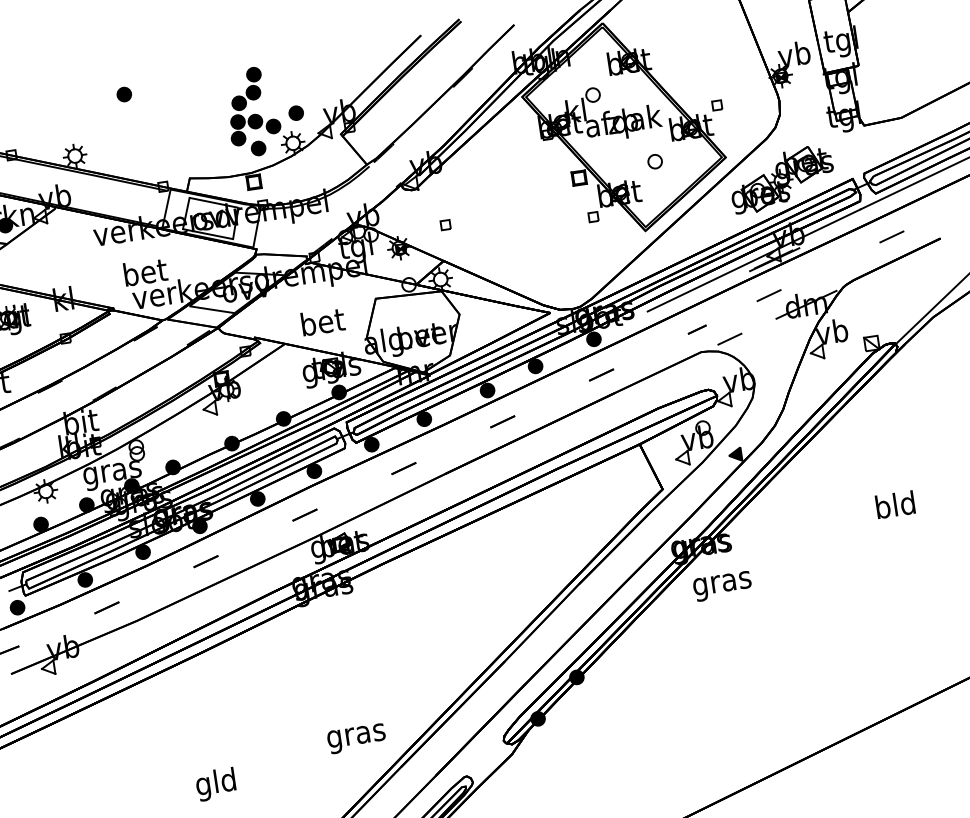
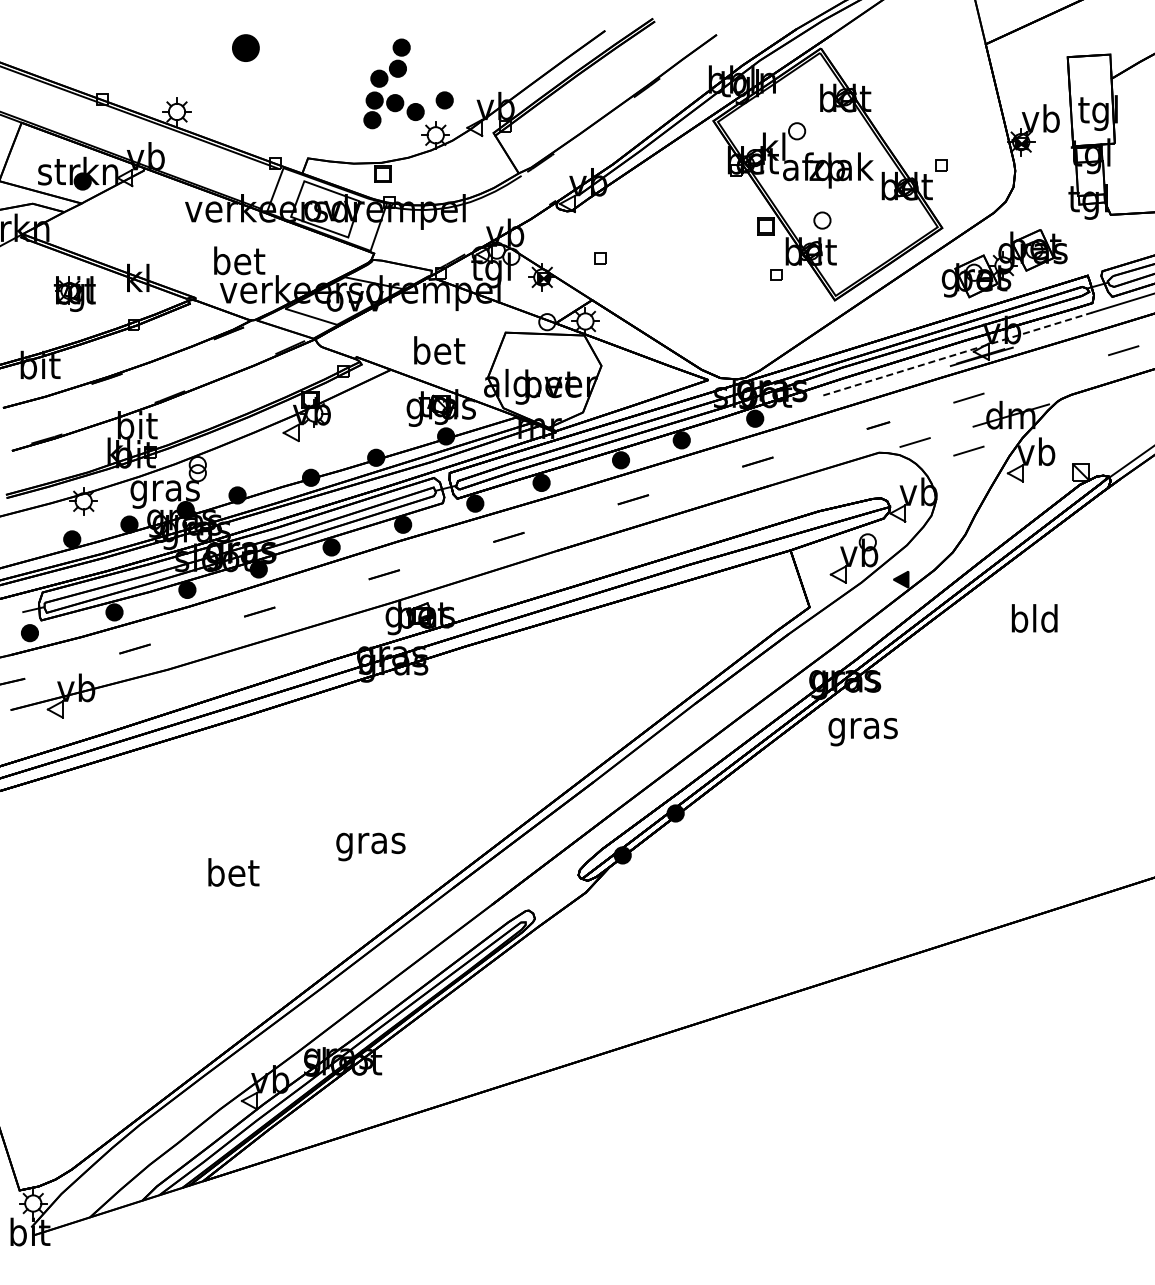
part: (124, 94) -> (245, 48), size x1.6
part: (258, 148) -> (394, 135), removed
part: (655, 161) -> (822, 220), moved
line: (754, 260) -> (957, 354), solid -> dashed
line: (775, 339) -> (968, 450), added
text: (895, 504) -> (1034, 618), moved
text: (356, 738) -> (370, 846), moved
text: (216, 783) -> (233, 875), gld -> bet

